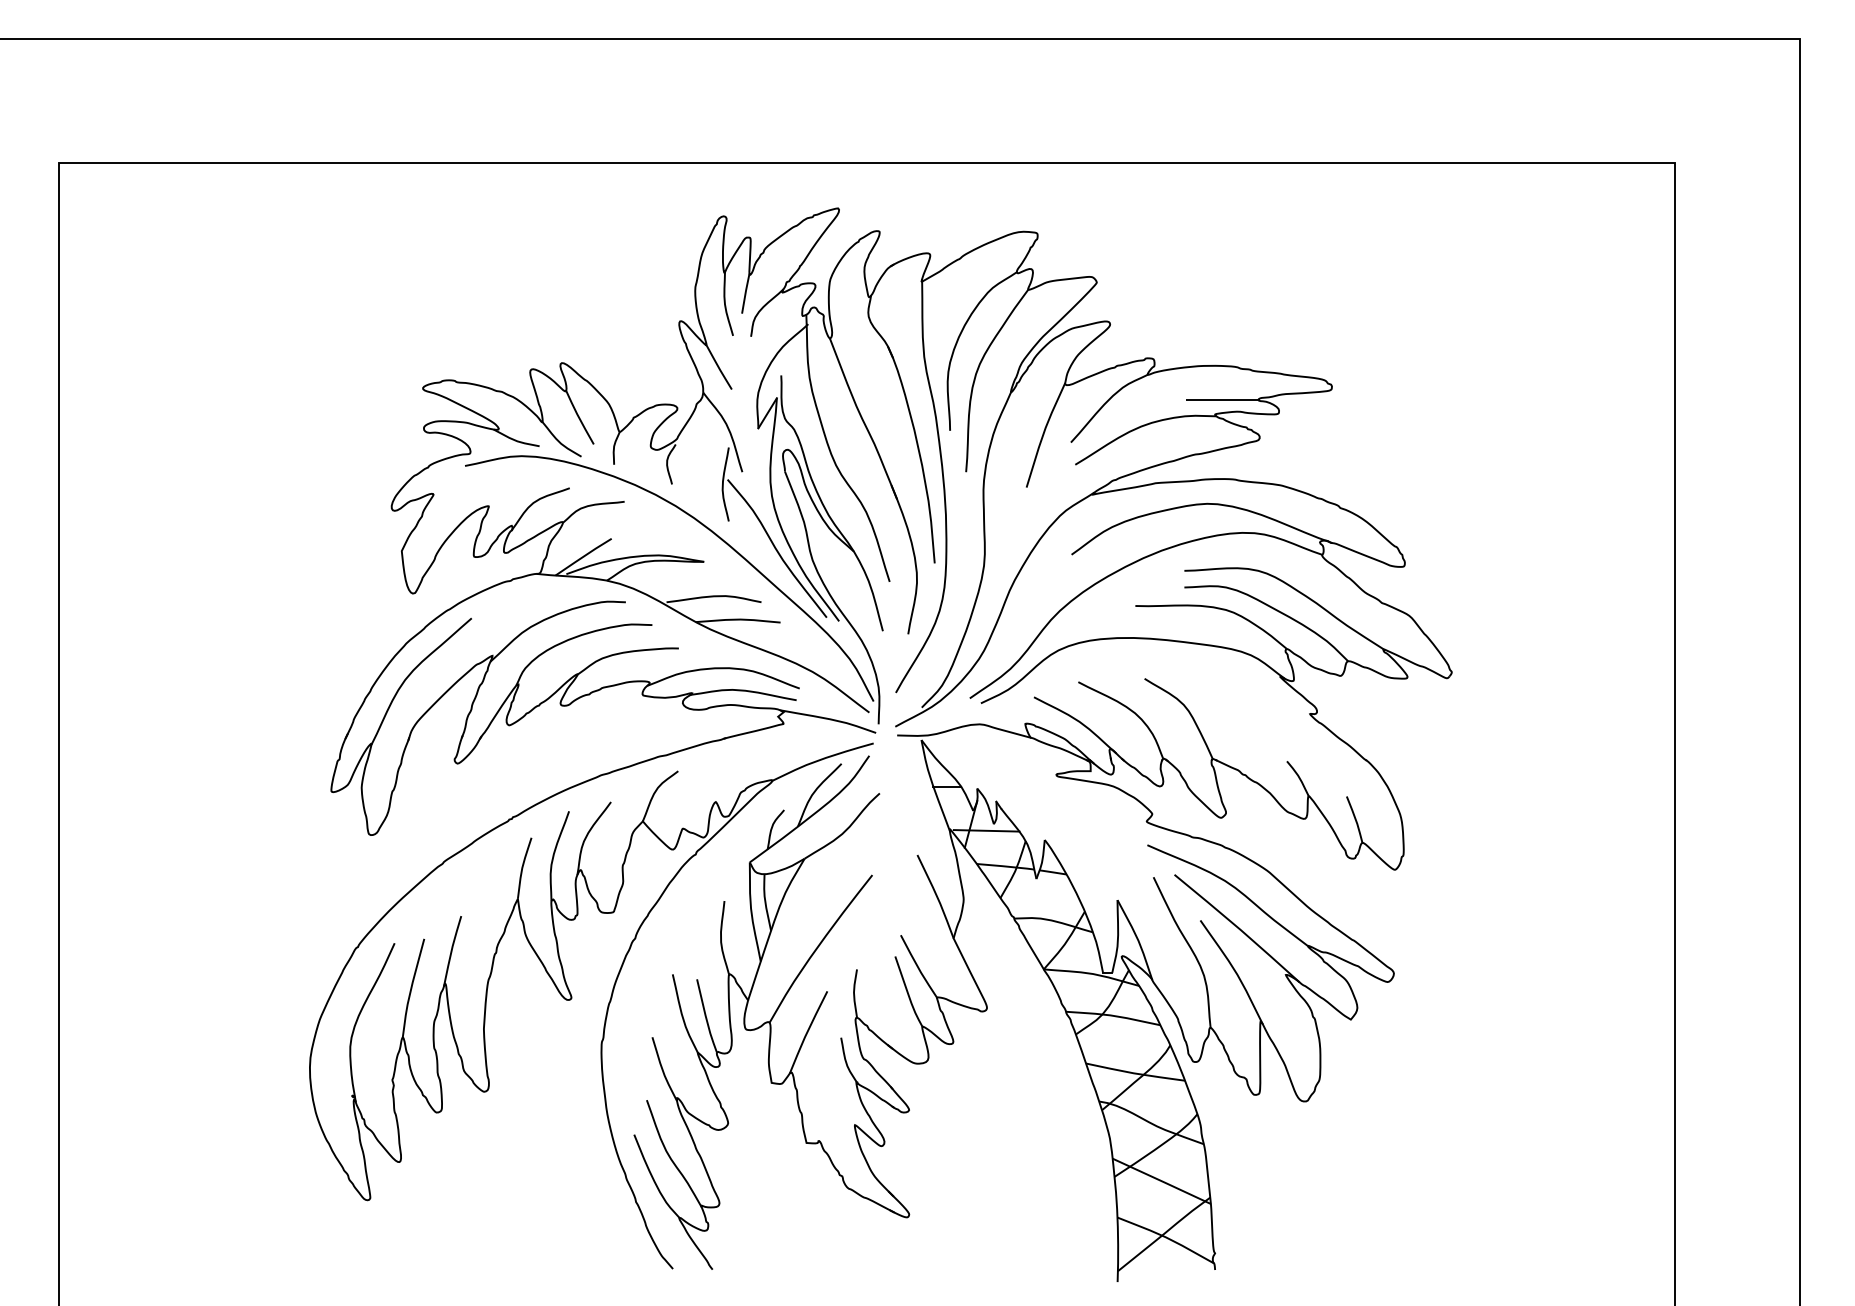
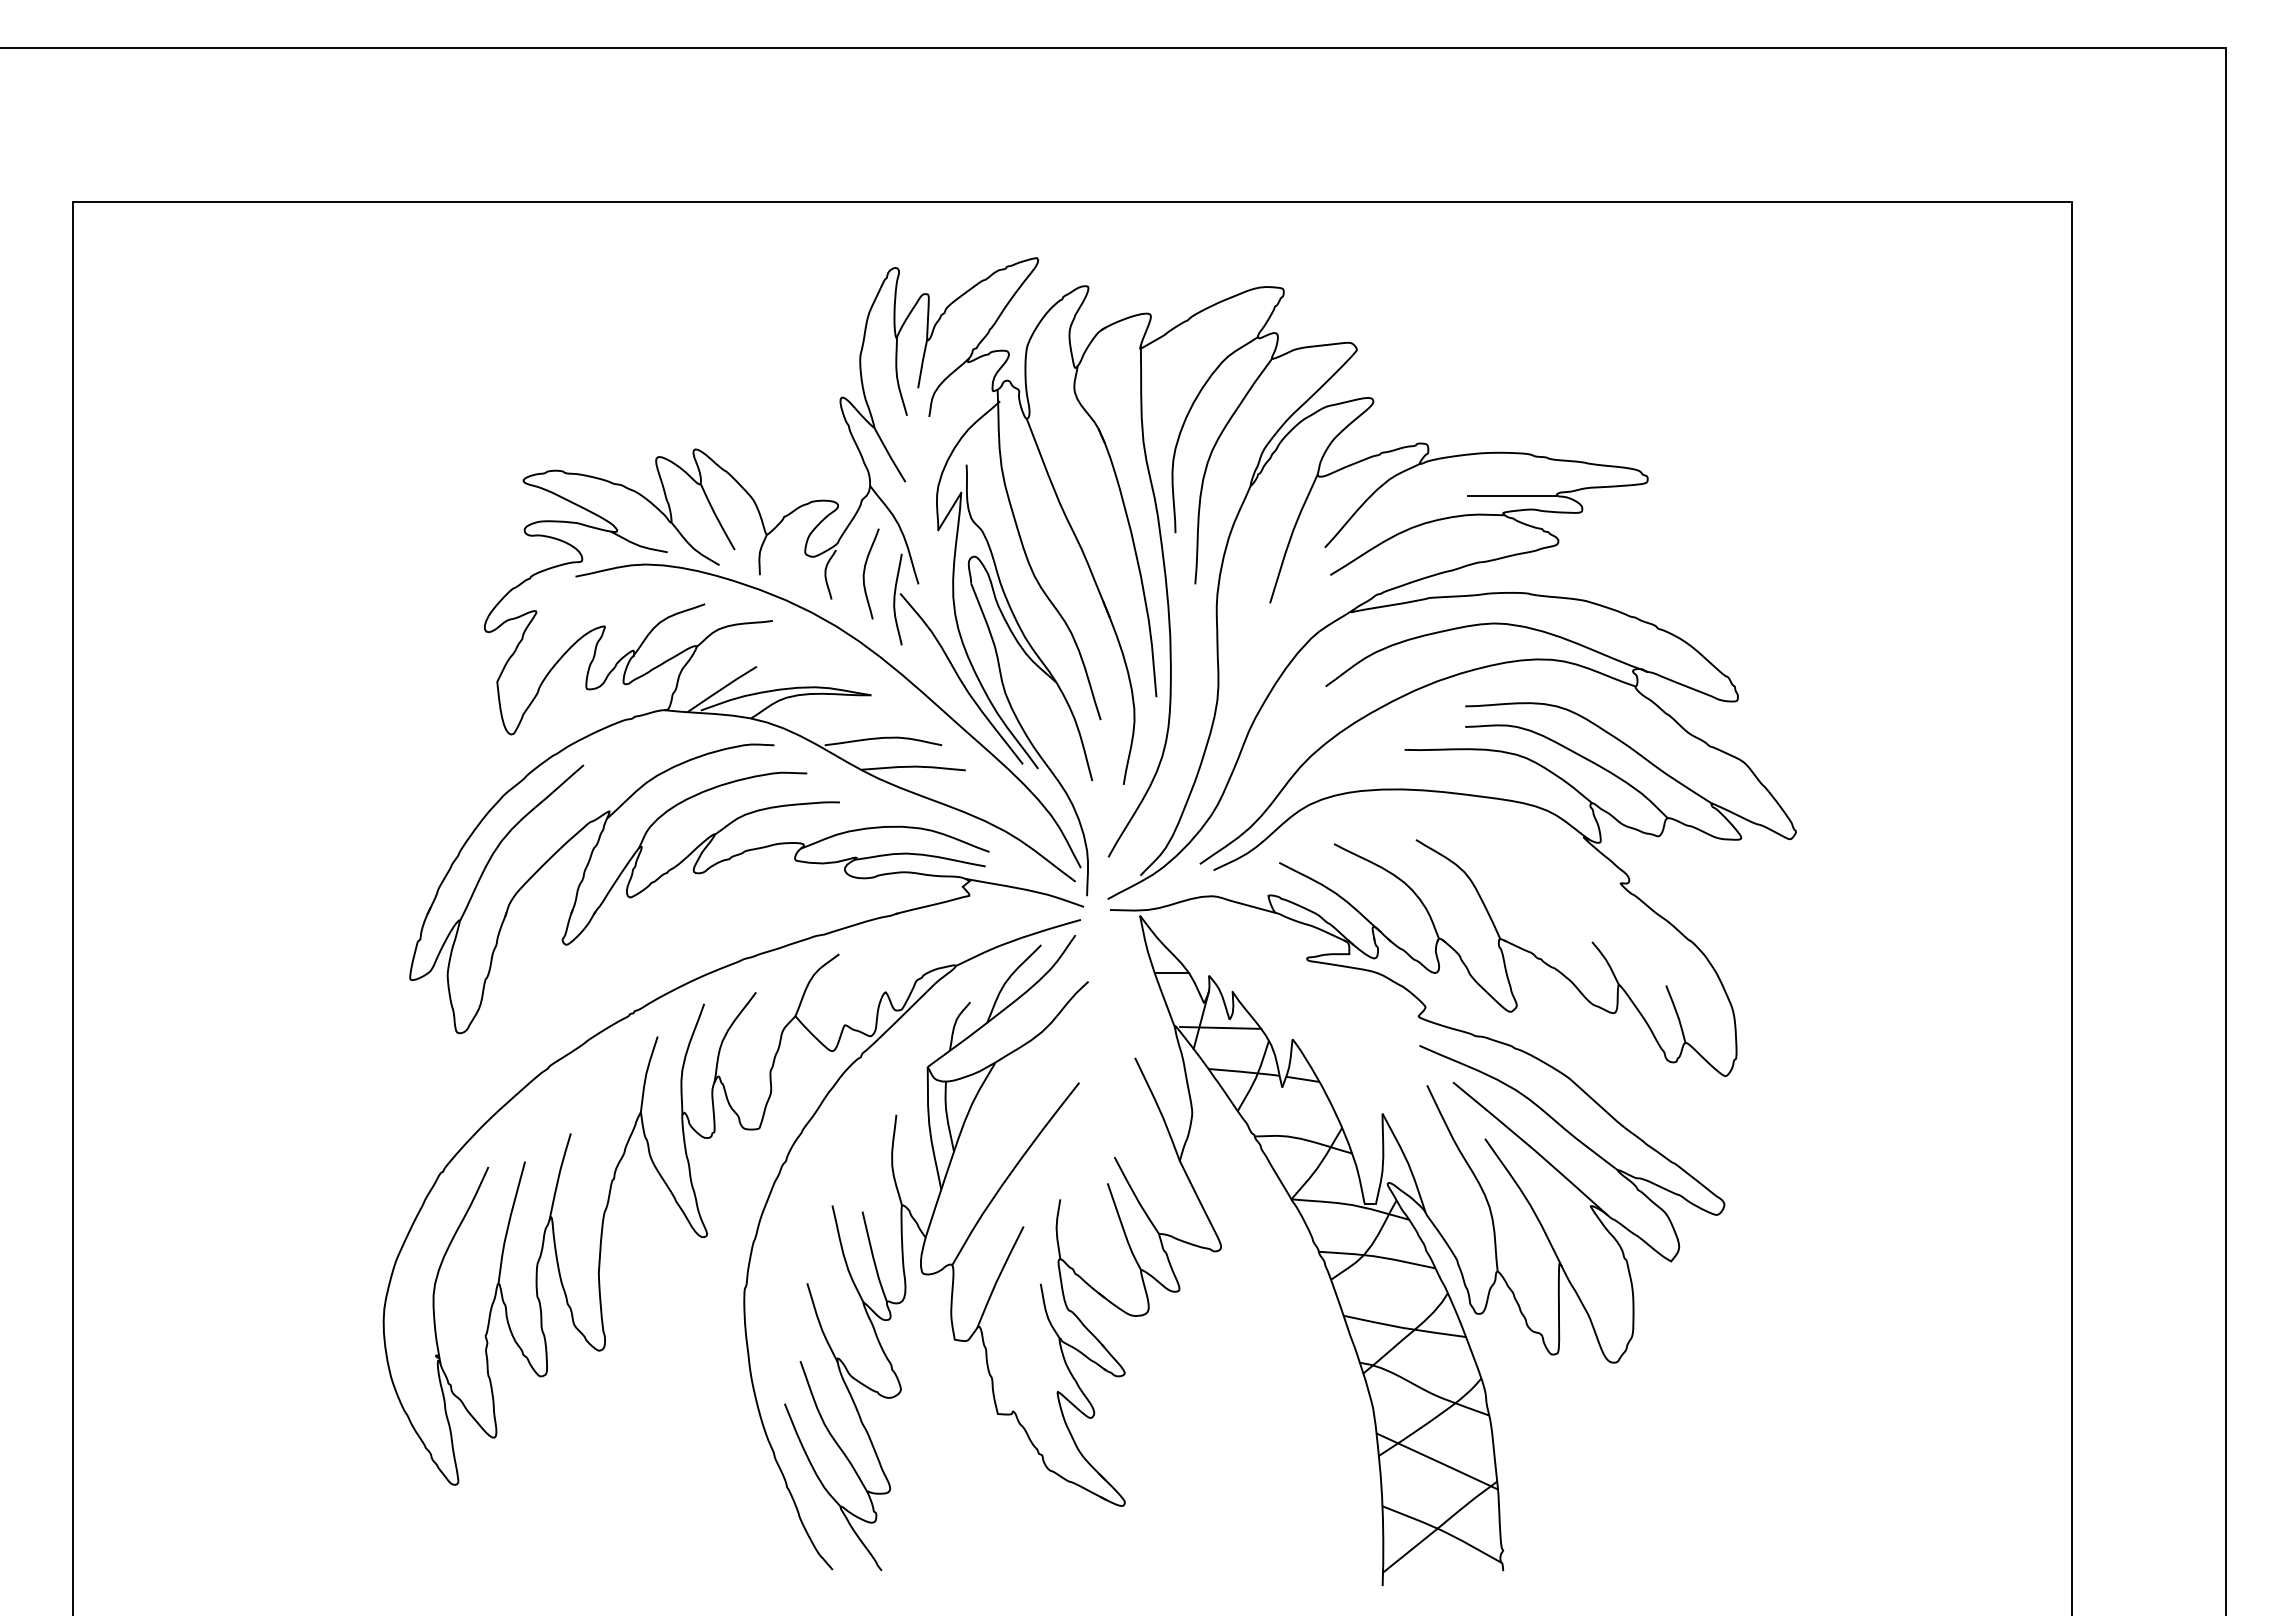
curve: (699, 461) -> (865, 571), added

